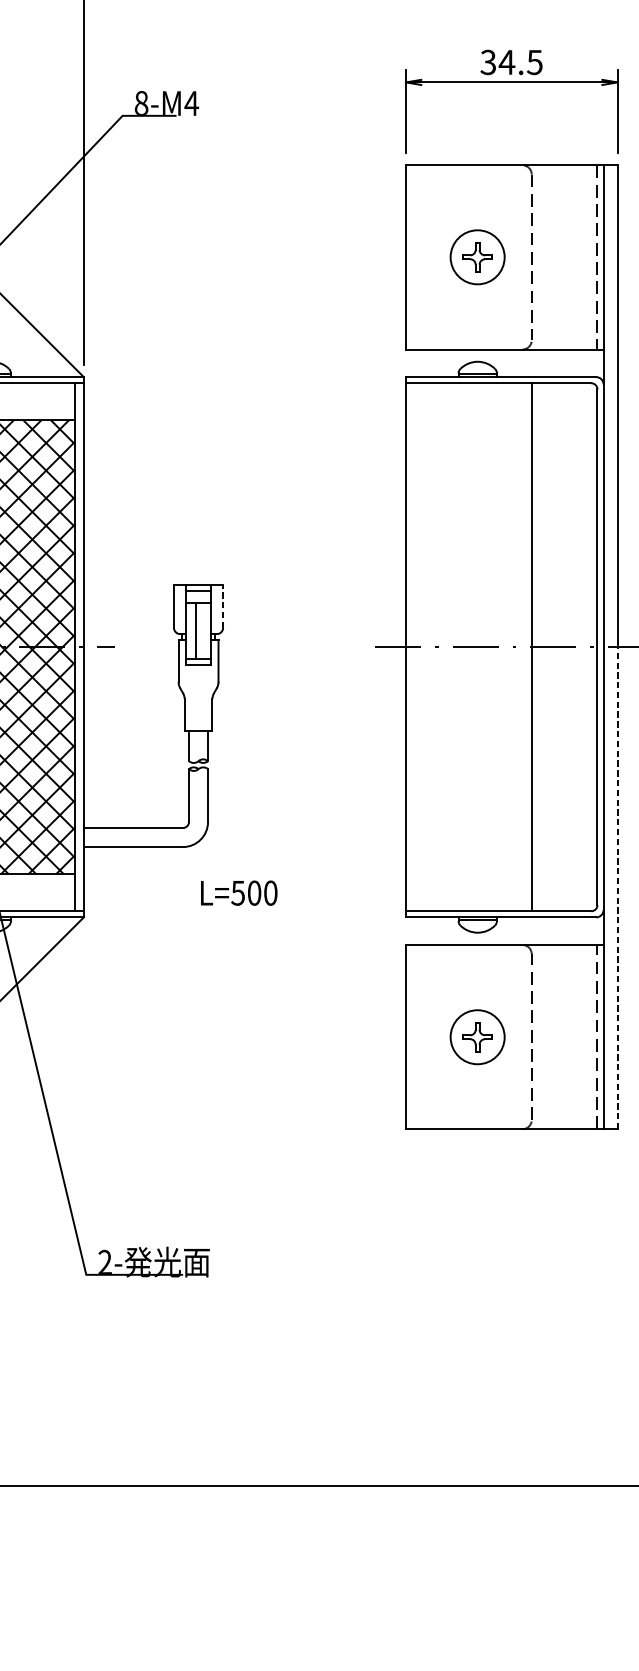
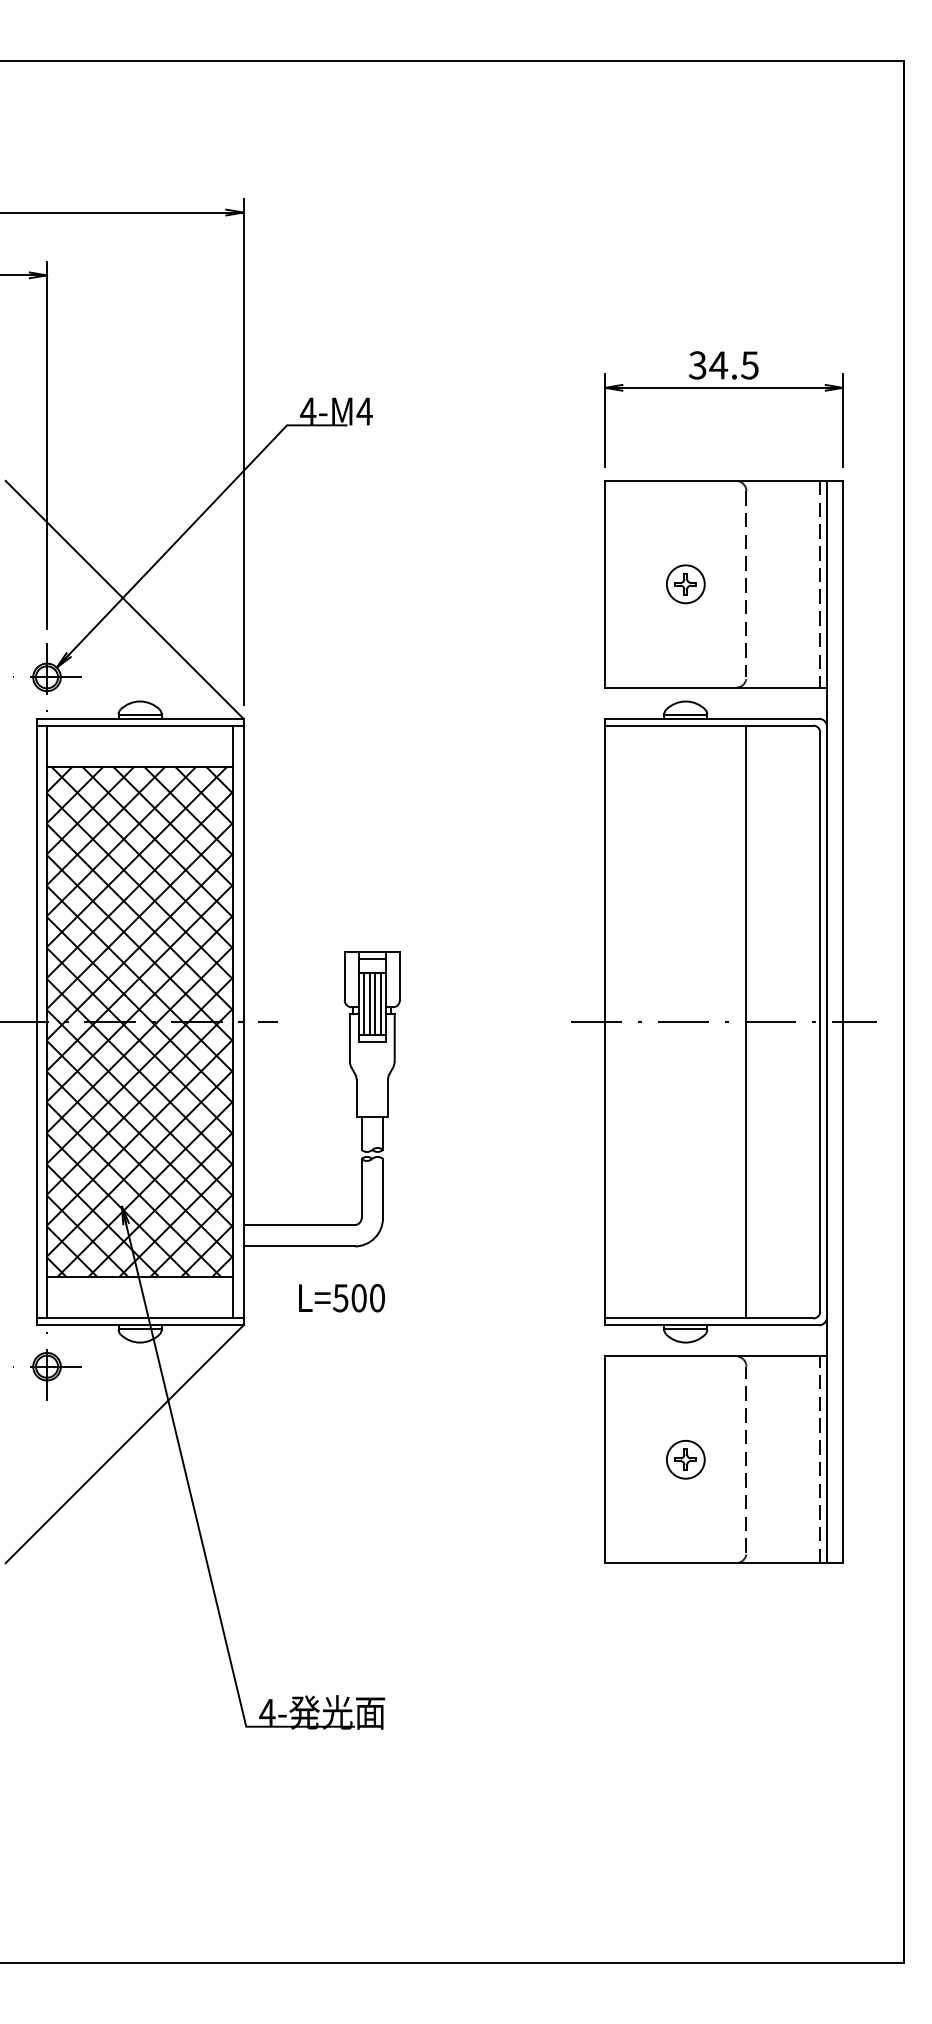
text: (141, 102) -> (308, 410), 8-M4 -> 4-M4
part: (477, 257) -> (685, 584), size x0.62
line: (222, 605) -> (399, 975), dashed -> solid
line: (191, 630) -> (364, 1003), added
line: (201, 630) -> (375, 1003), added
line: (205, 630) -> (380, 1003), added
line: (617, 888) -> (842, 1292), dashed -> solid
text: (238, 893) -> (341, 1298), moved
part: (477, 1036) -> (685, 1459), size x0.62
text: (105, 1261) -> (267, 1711), 2- -> 4-

